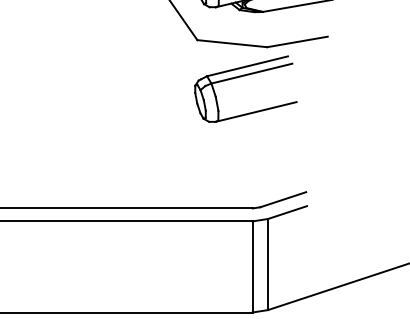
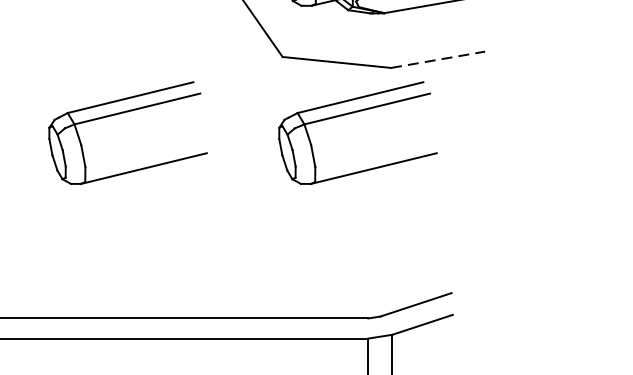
line: (297, 41) -> (438, 59), solid -> dashed
part: (93, 77) -> (121, 115), added

